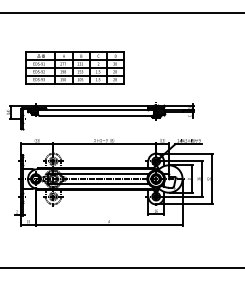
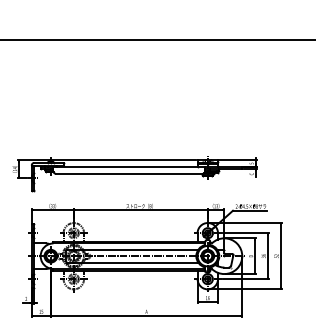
part: (74, 67) -> (101, 110), removed

